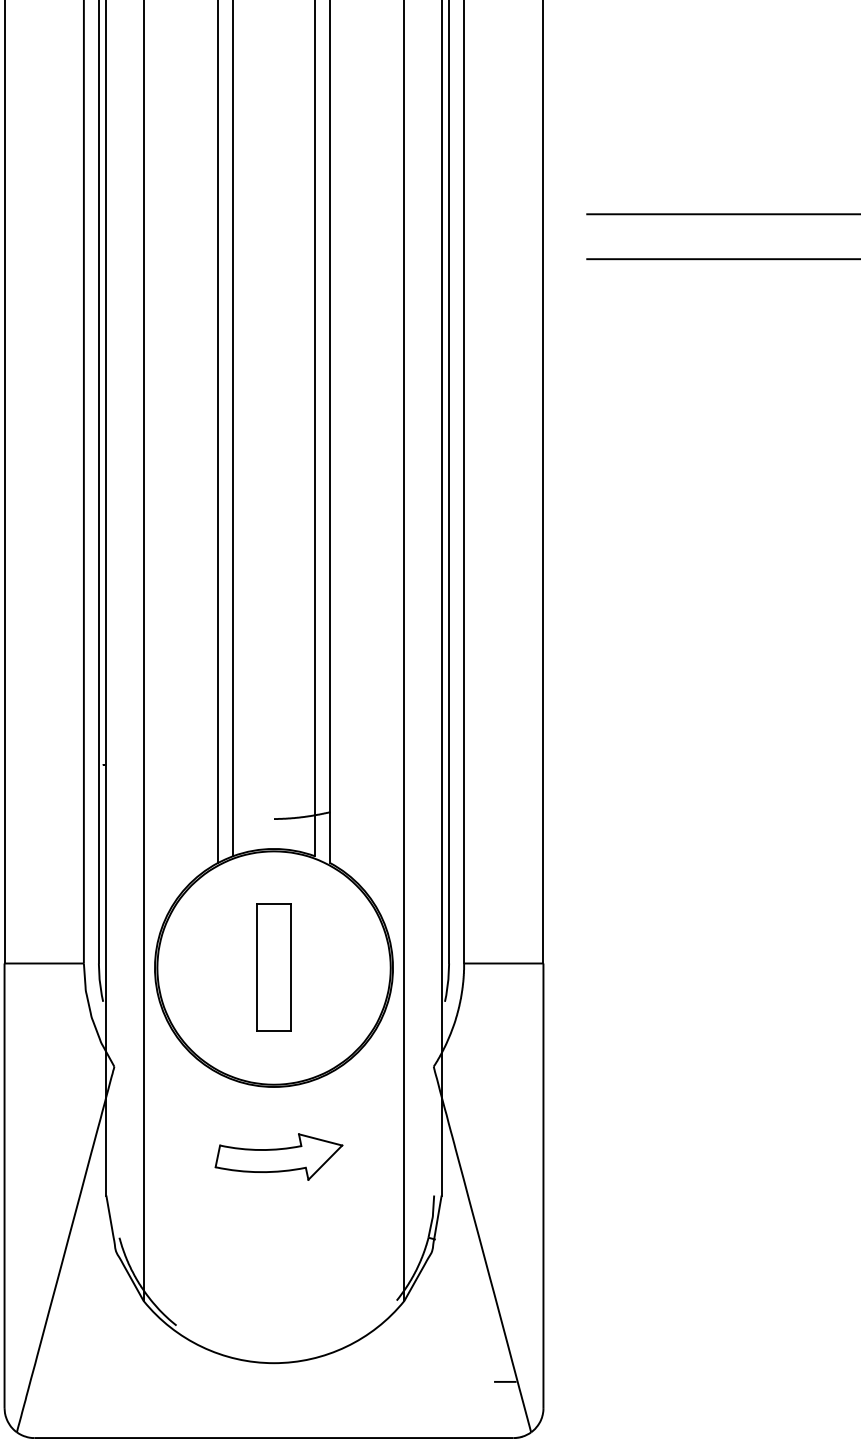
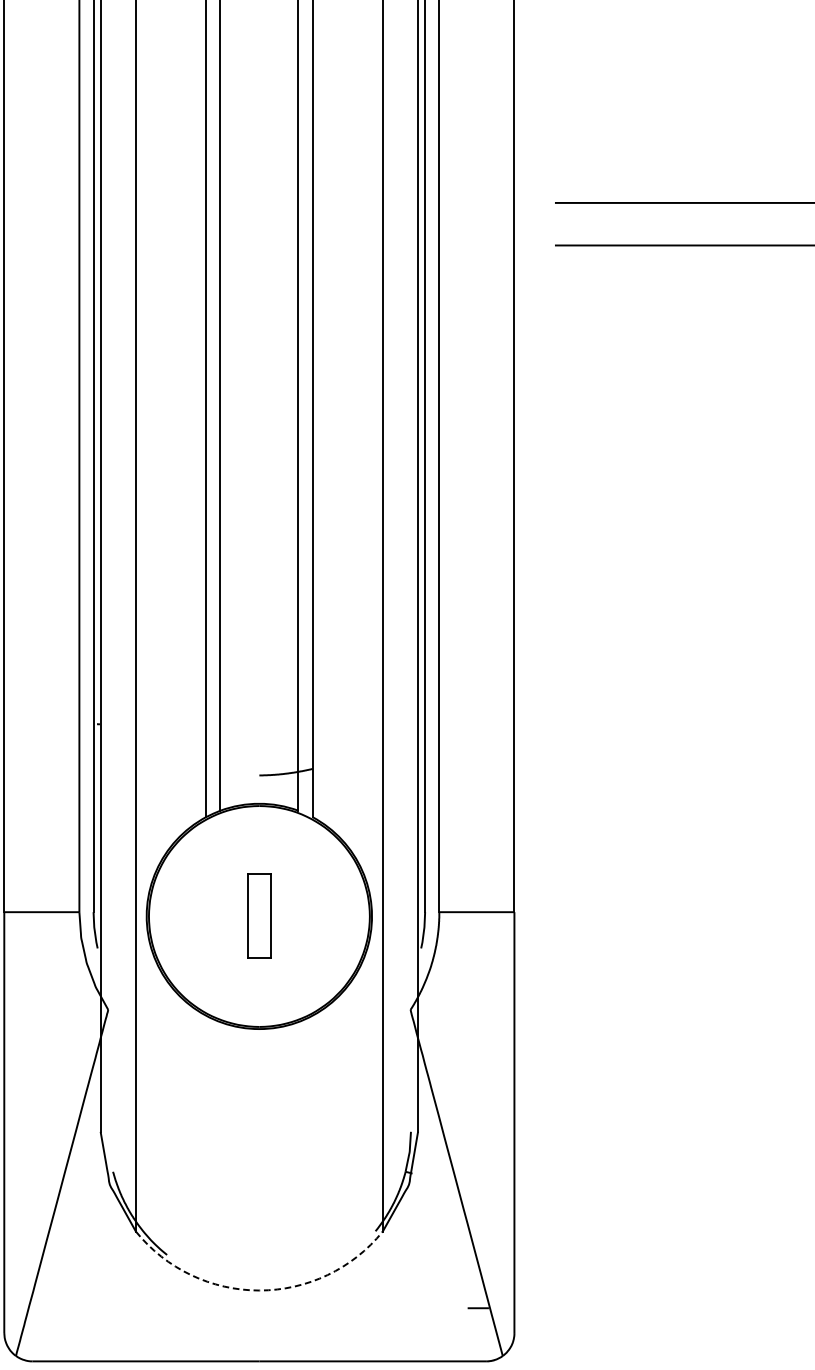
part: (273, 967) -> (258, 915), size x0.7
part: (278, 1156) -> (263, 1094), removed
arc: (274, 1363) -> (259, 1290), solid -> dashed

